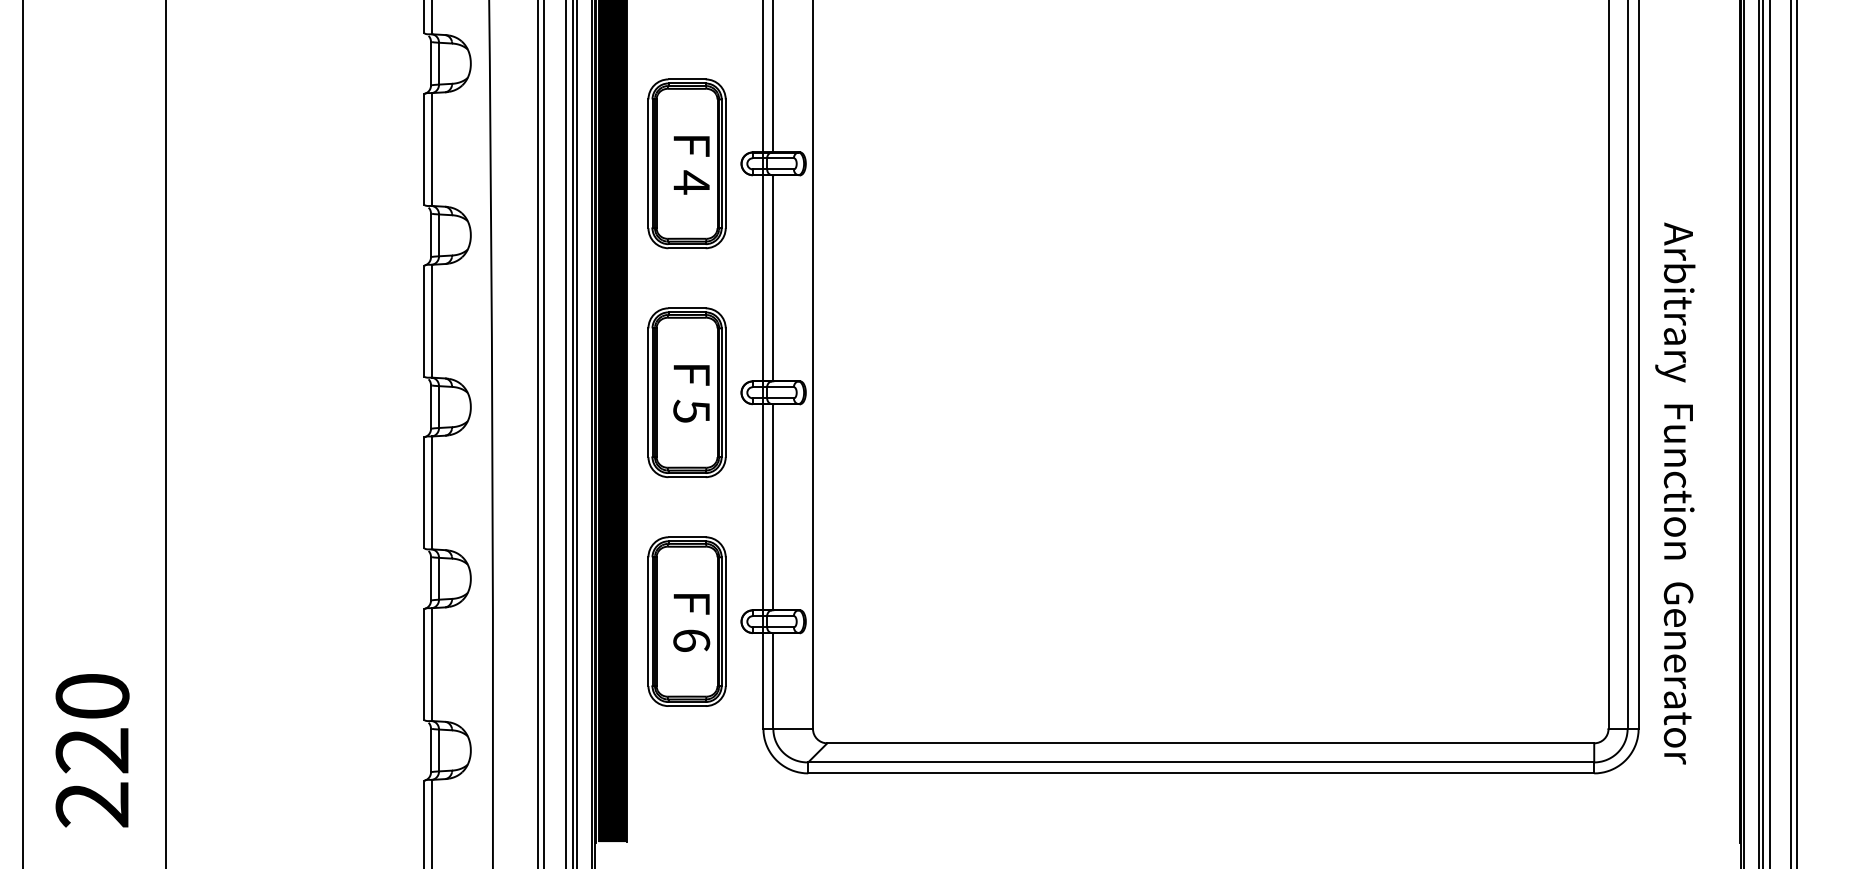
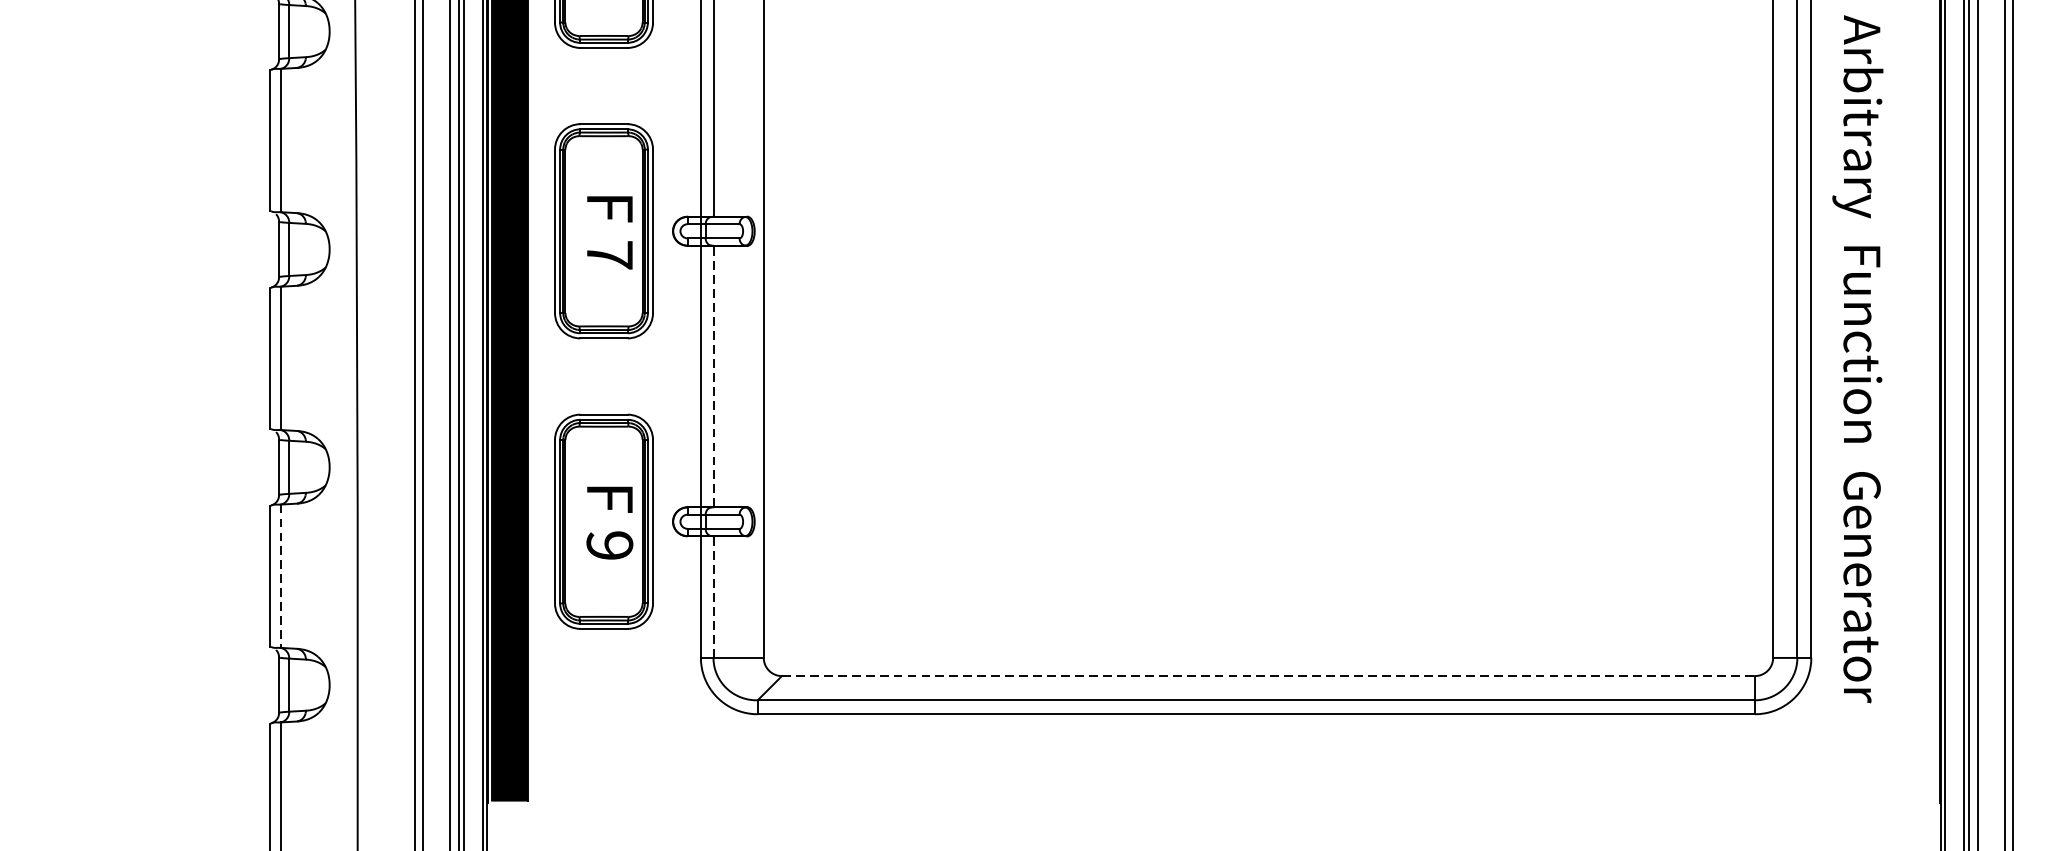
text: (691, 410) -> (609, 253), 5 -> 7
line: (773, 506) -> (713, 375), solid -> dashed
text: (691, 640) -> (609, 545), 6 -> 9
line: (432, 665) -> (280, 577), solid -> dashed
line: (773, 681) -> (713, 597), solid -> dashed
line: (1211, 743) -> (1269, 676), solid -> dashed

